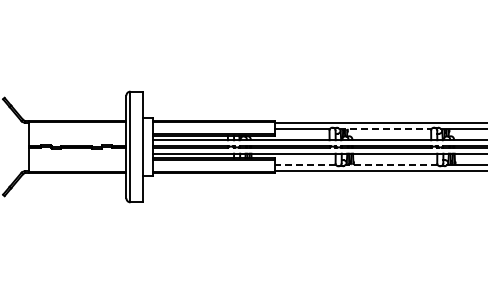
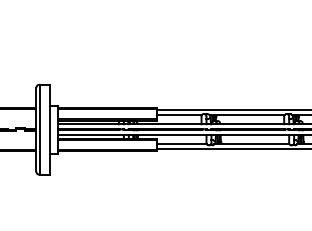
line: (385, 129) -> (247, 115), dashed -> solid
line: (305, 164) -> (181, 143), dashed -> solid
line: (391, 164) -> (251, 143), dashed -> solid

